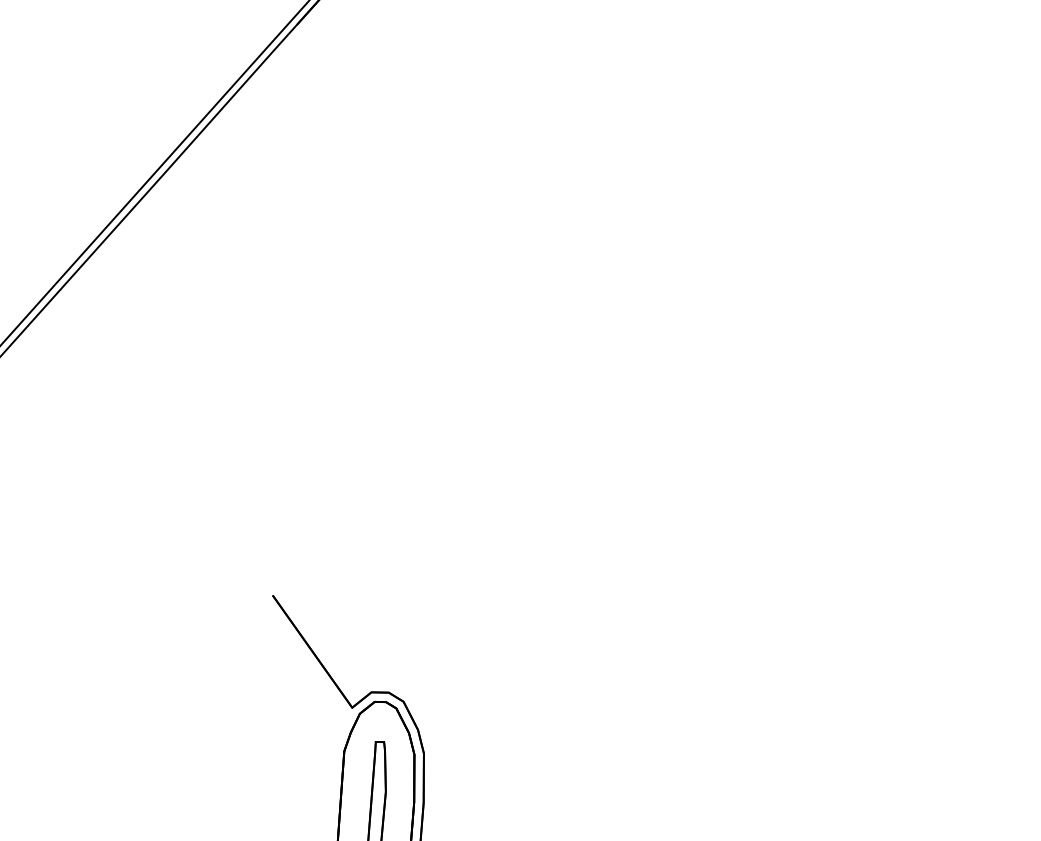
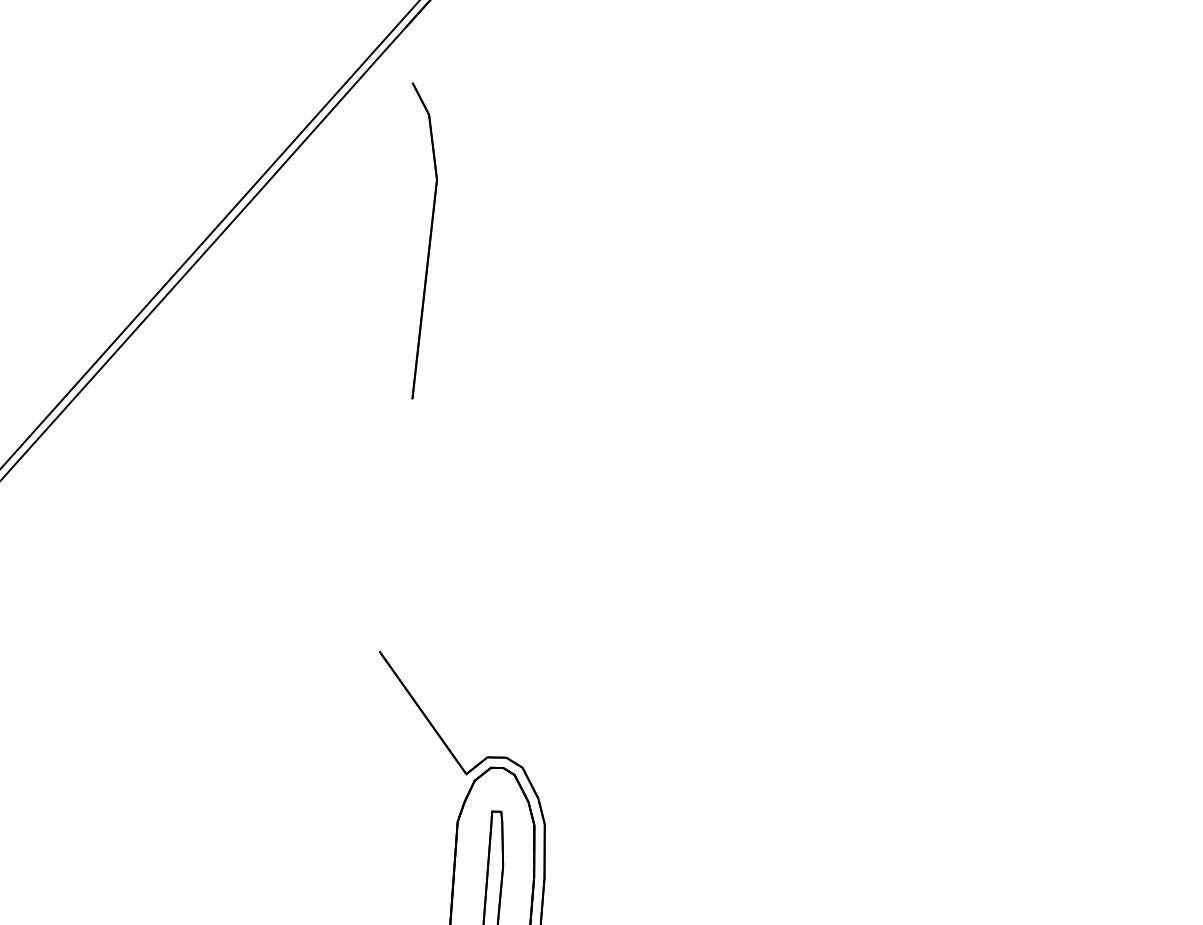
part: (313, 219) -> (424, 240), added

